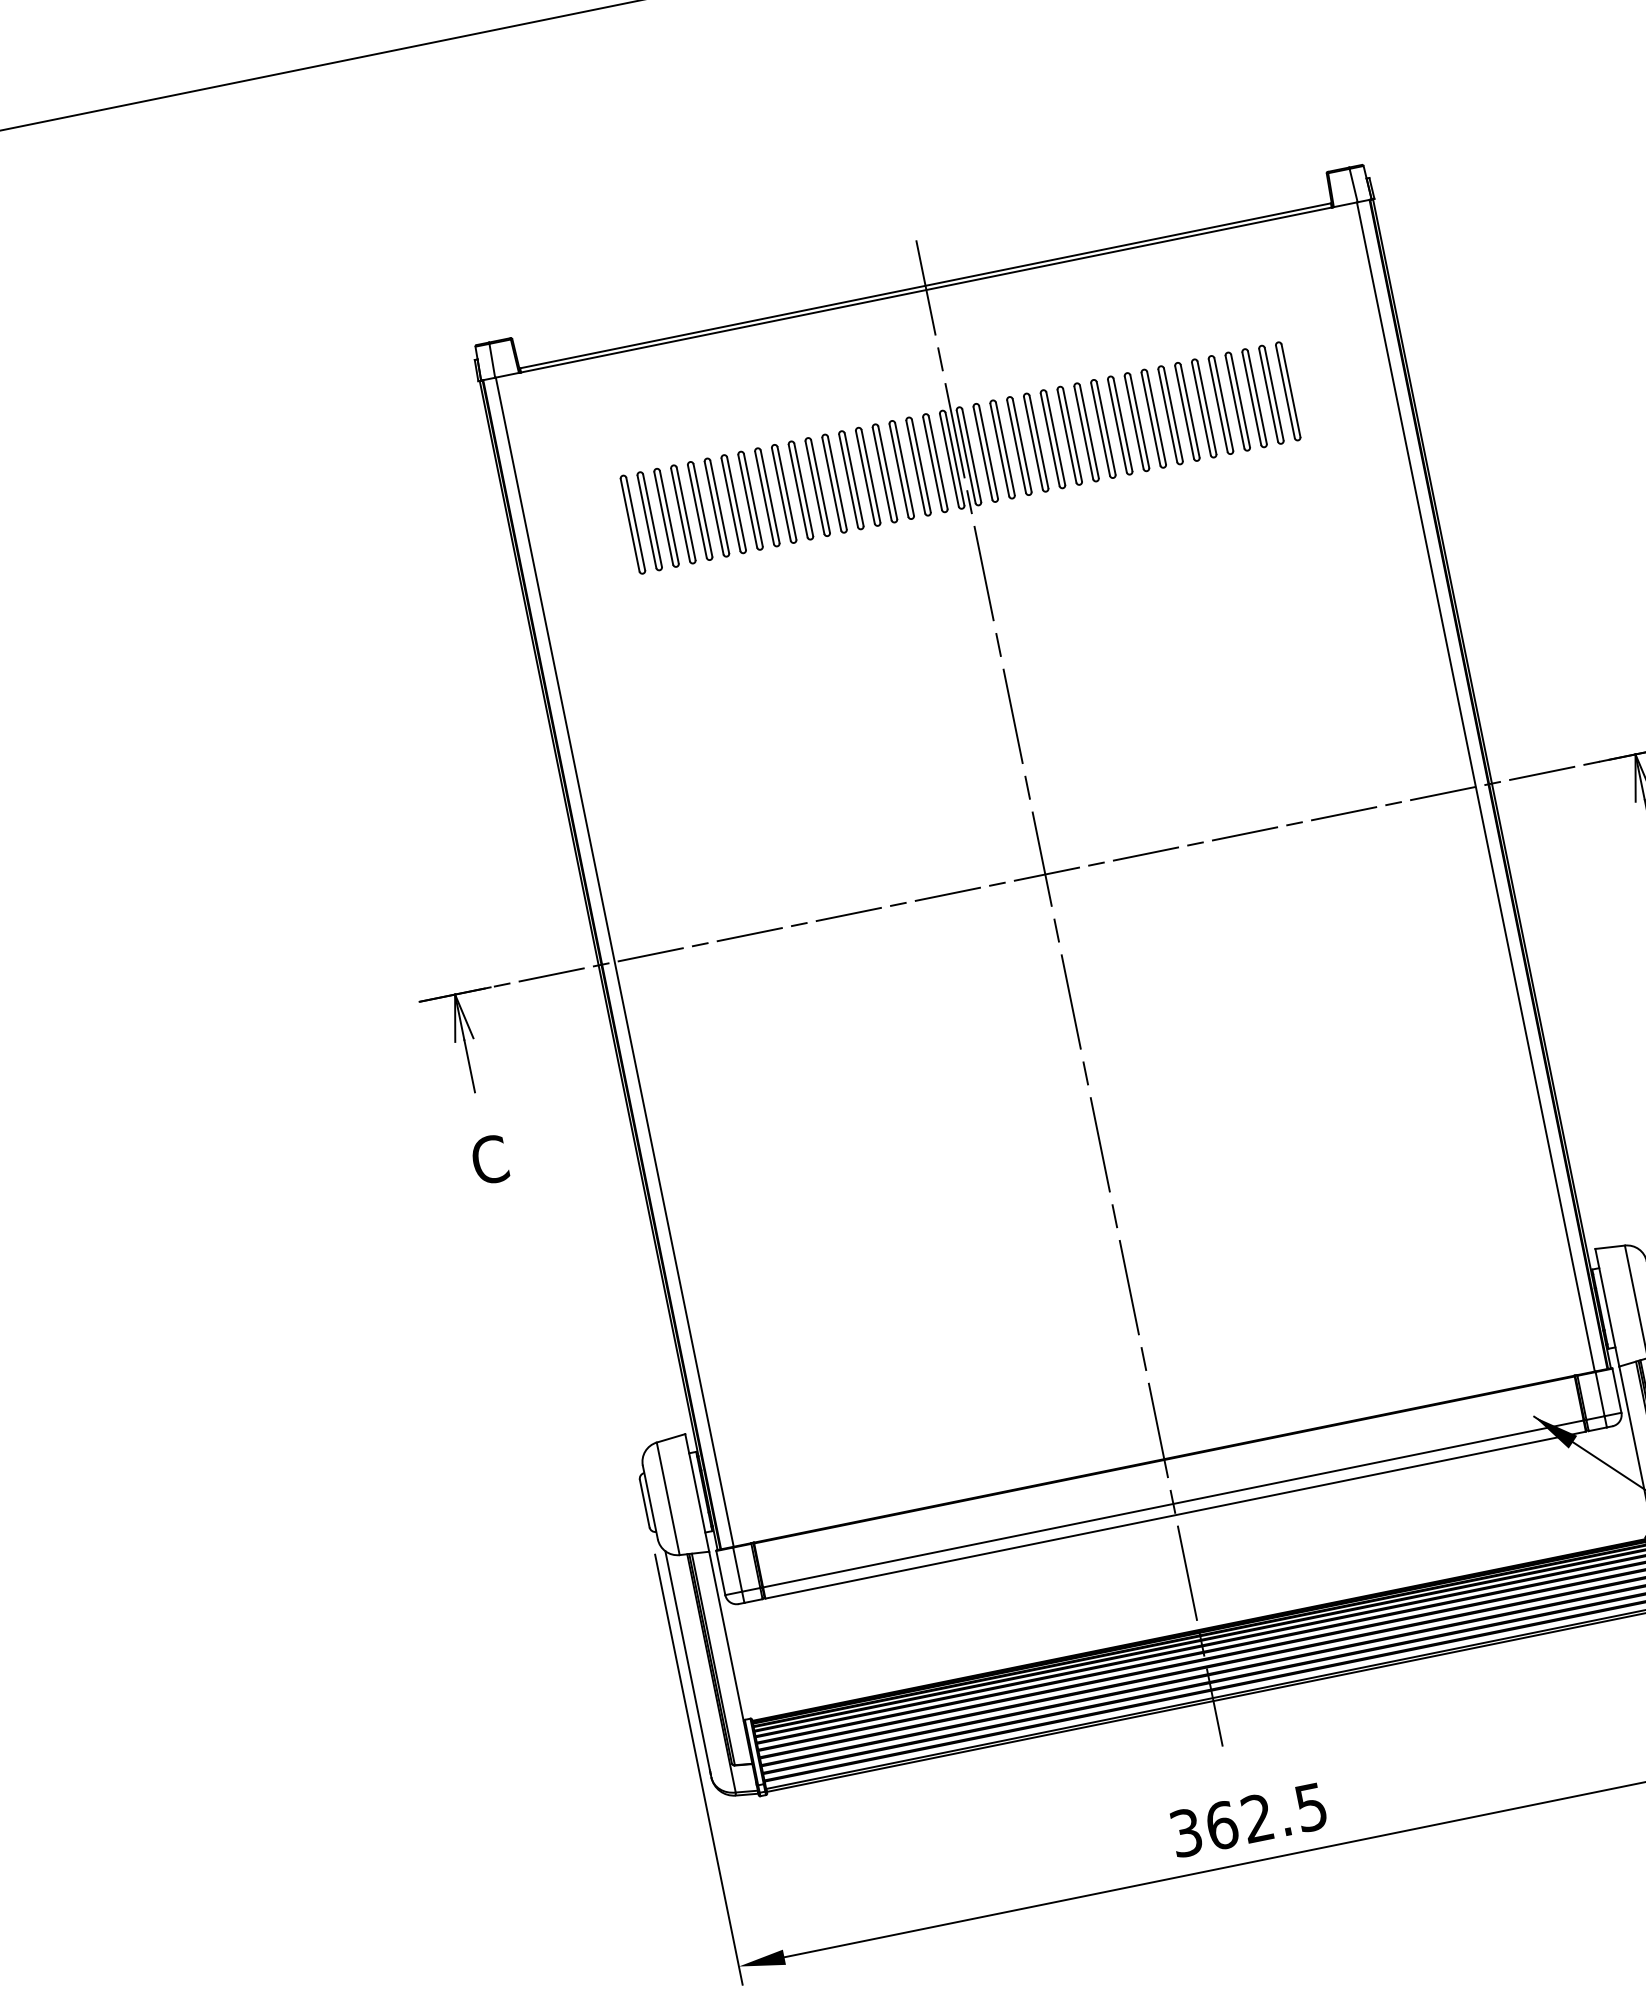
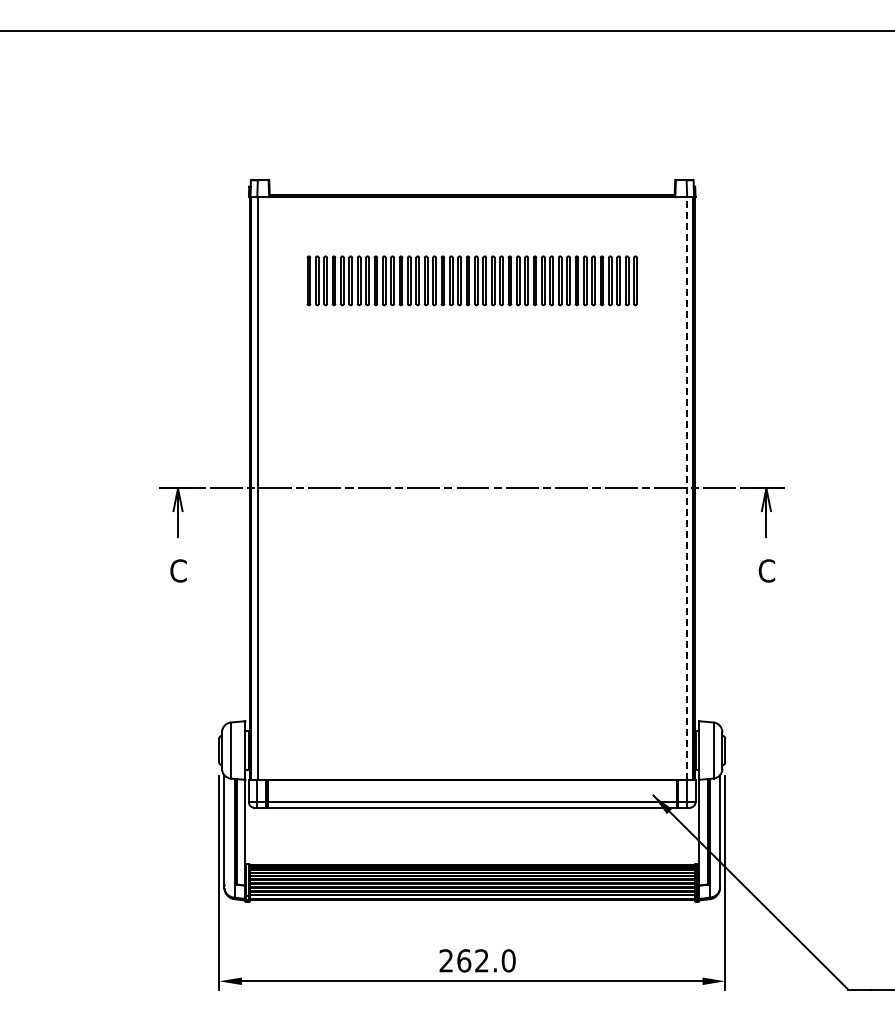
line: (1474, 785) -> (686, 487), solid -> dashed
line: (1069, 992) -> (472, 547), removed
text: (1248, 1819) -> (477, 960), 362.5 -> 262.0

